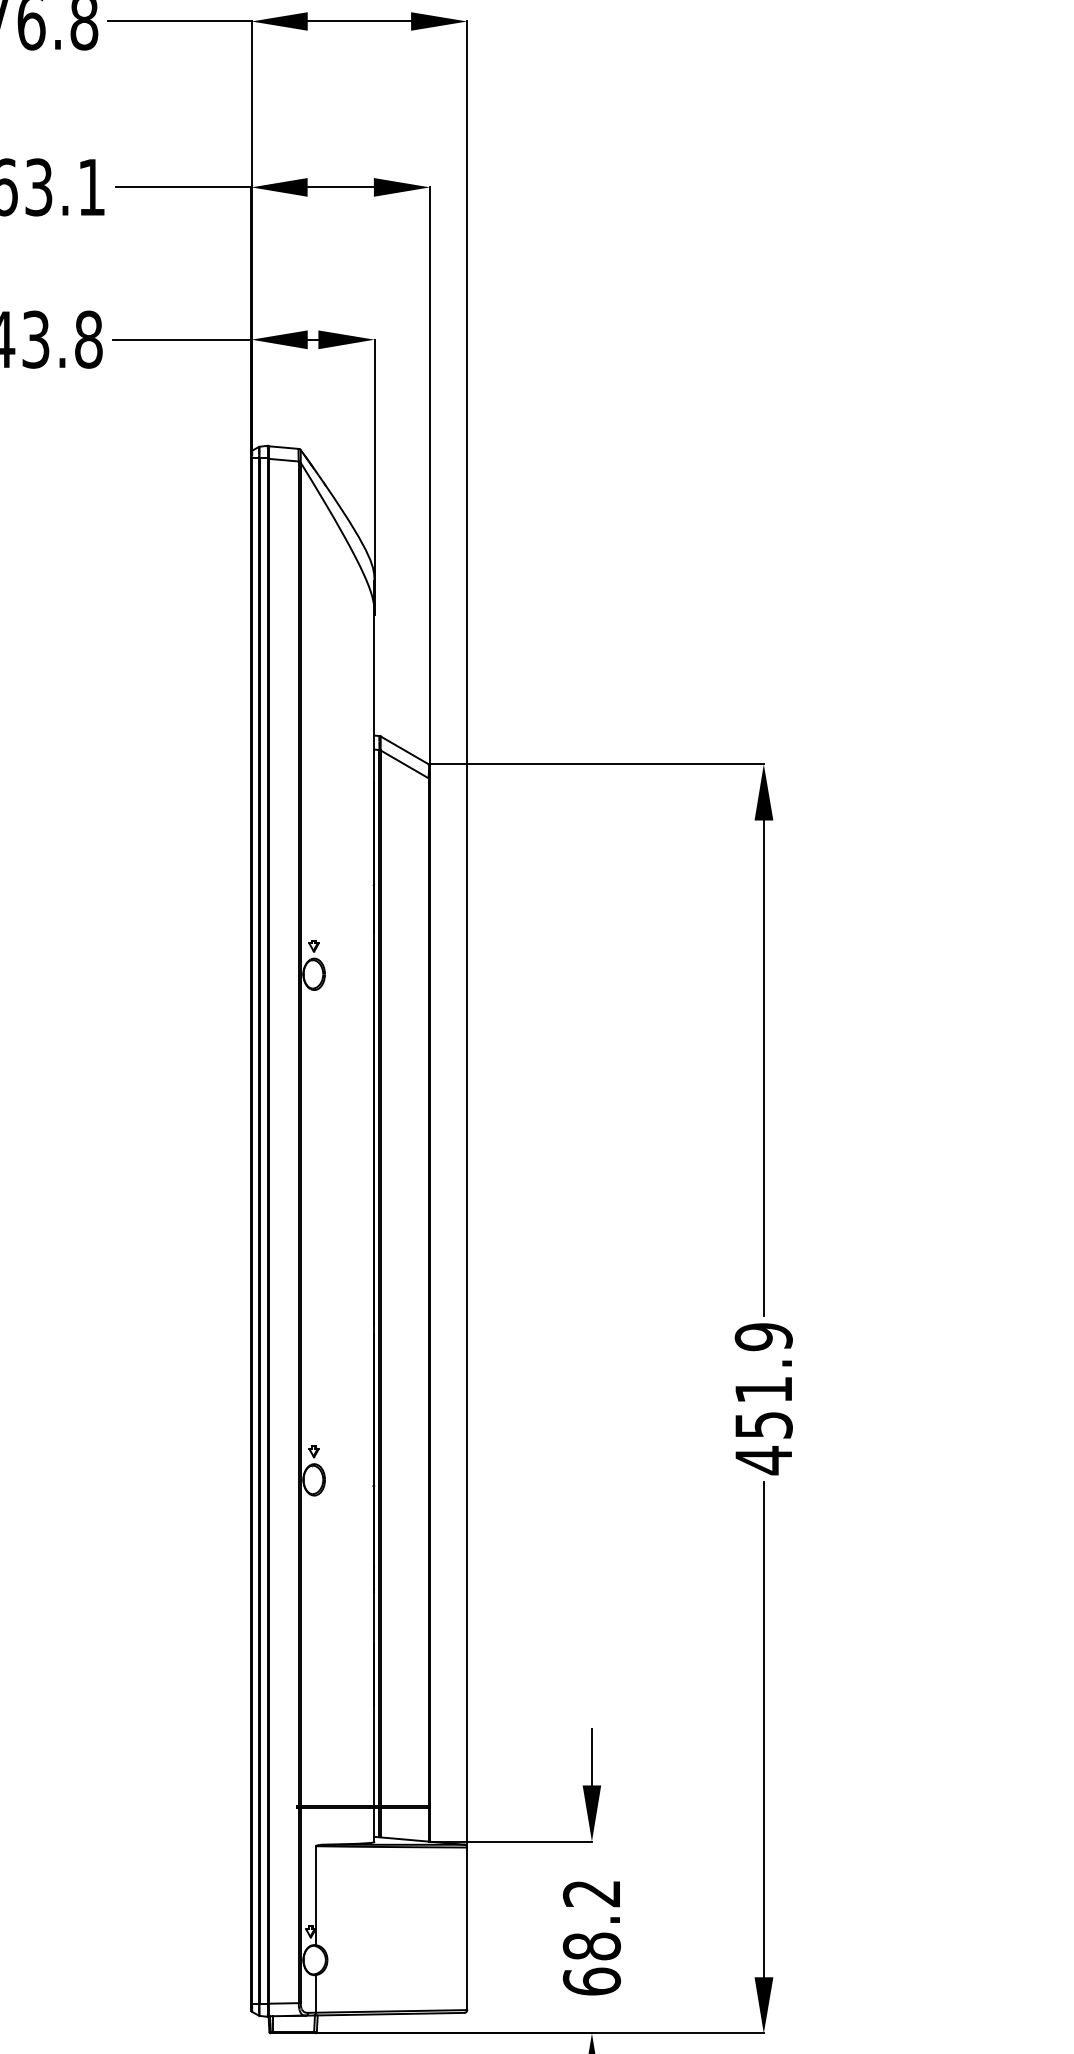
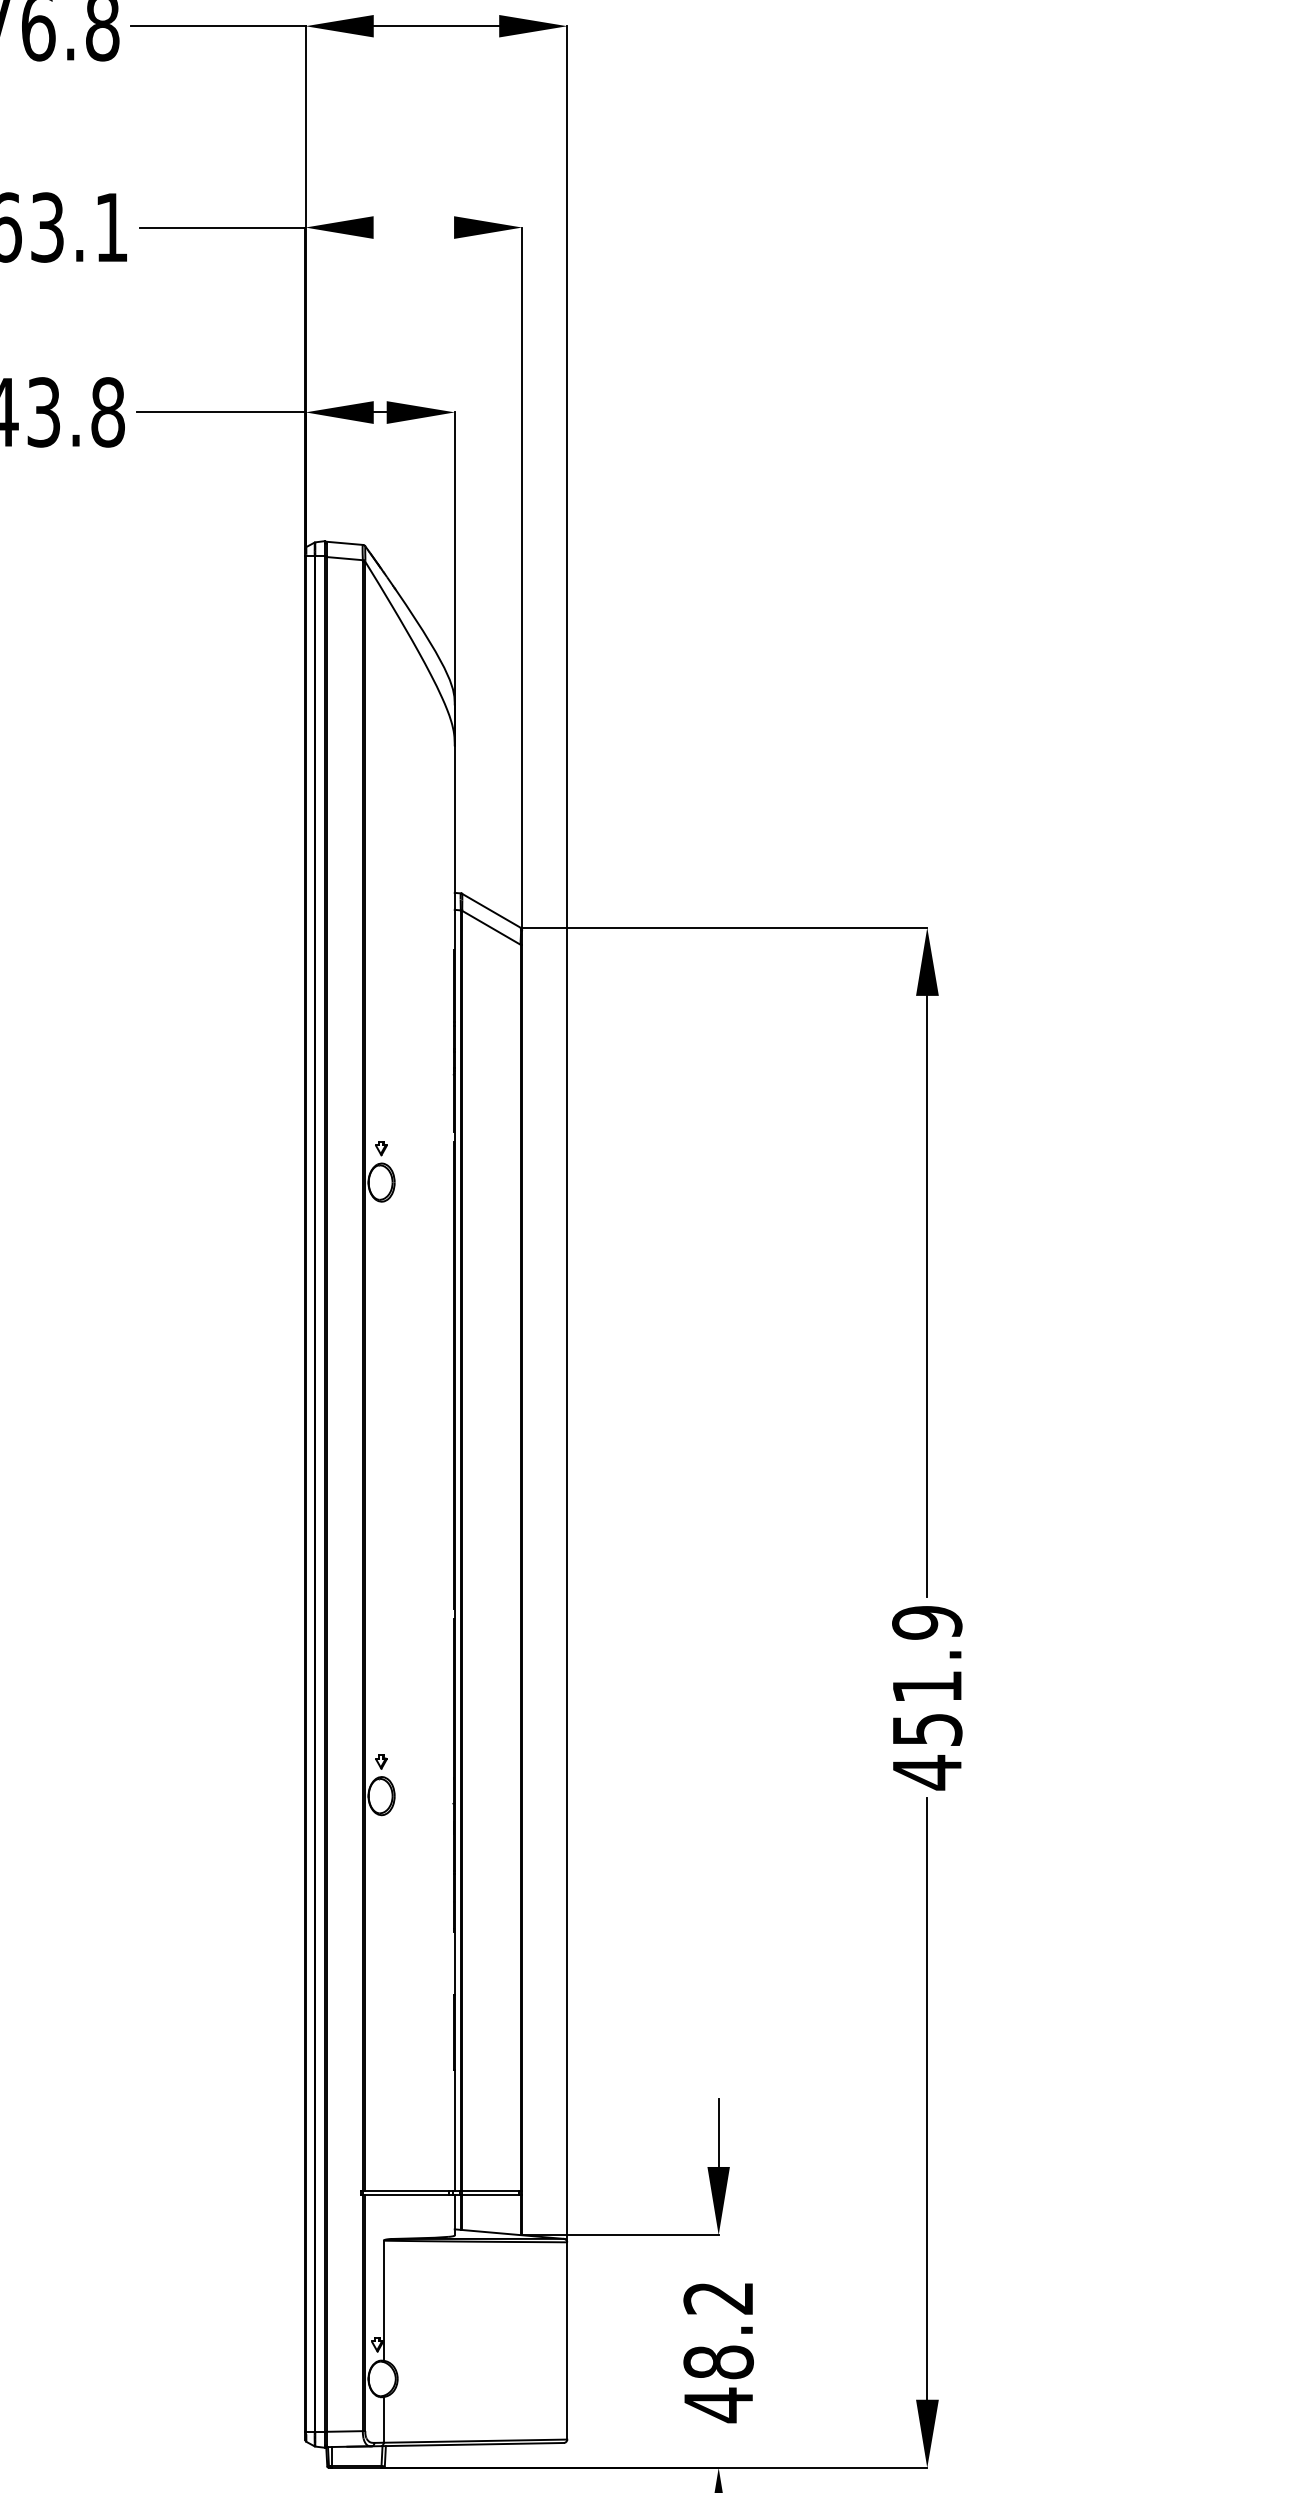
line: (340, 187) -> (413, 227), removed
text: (591, 1982) -> (718, 2405), 68.2 -> 48.2

